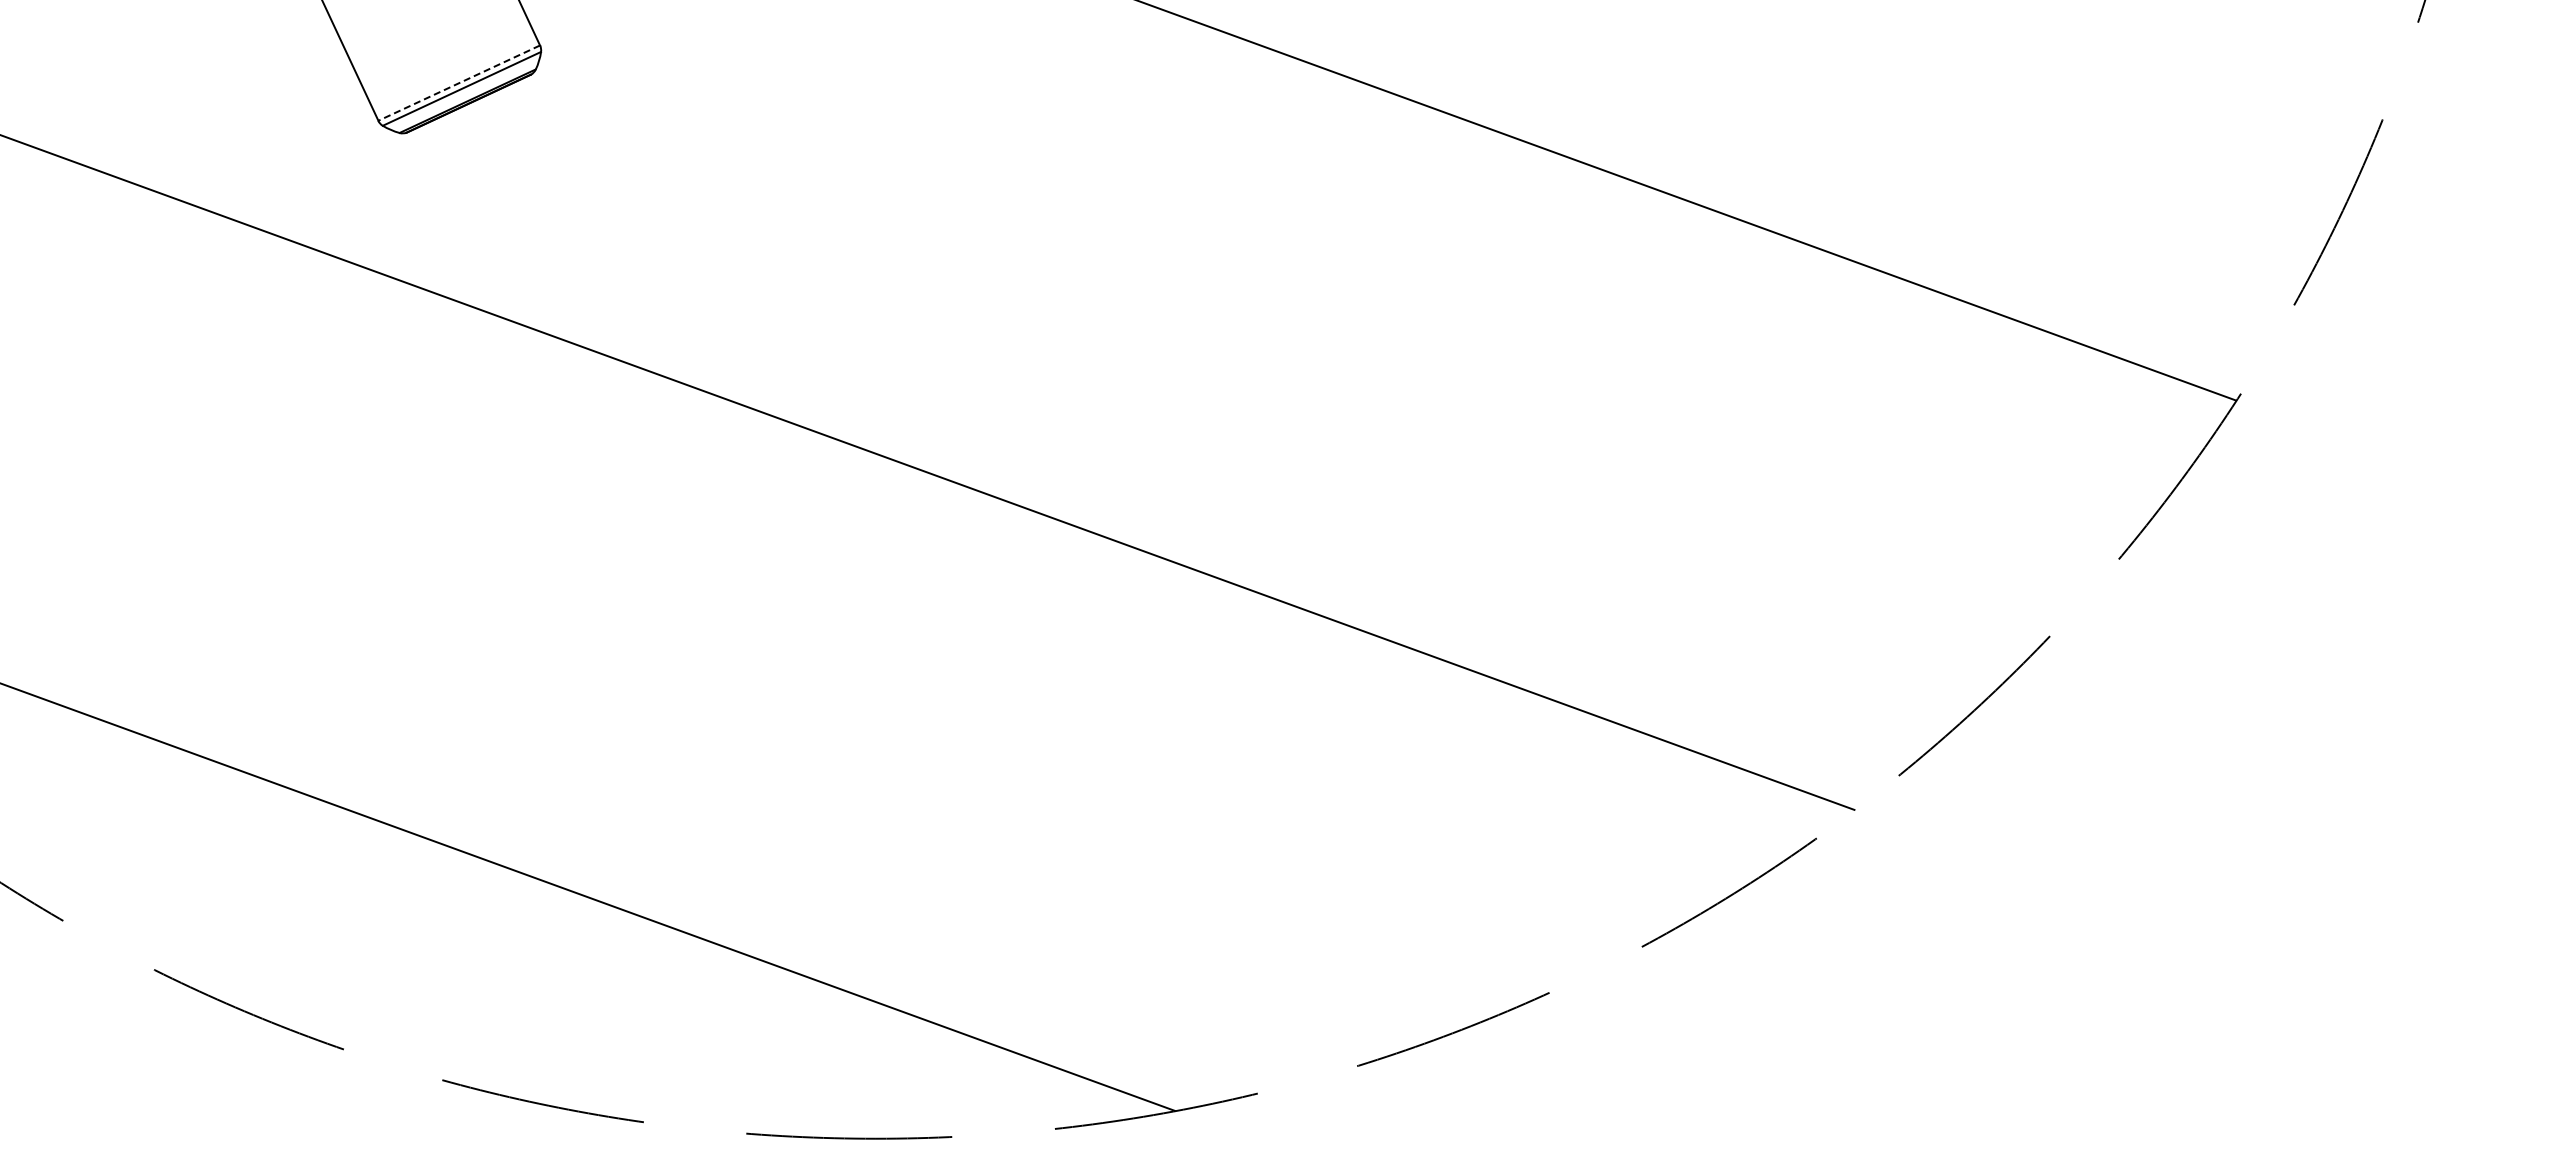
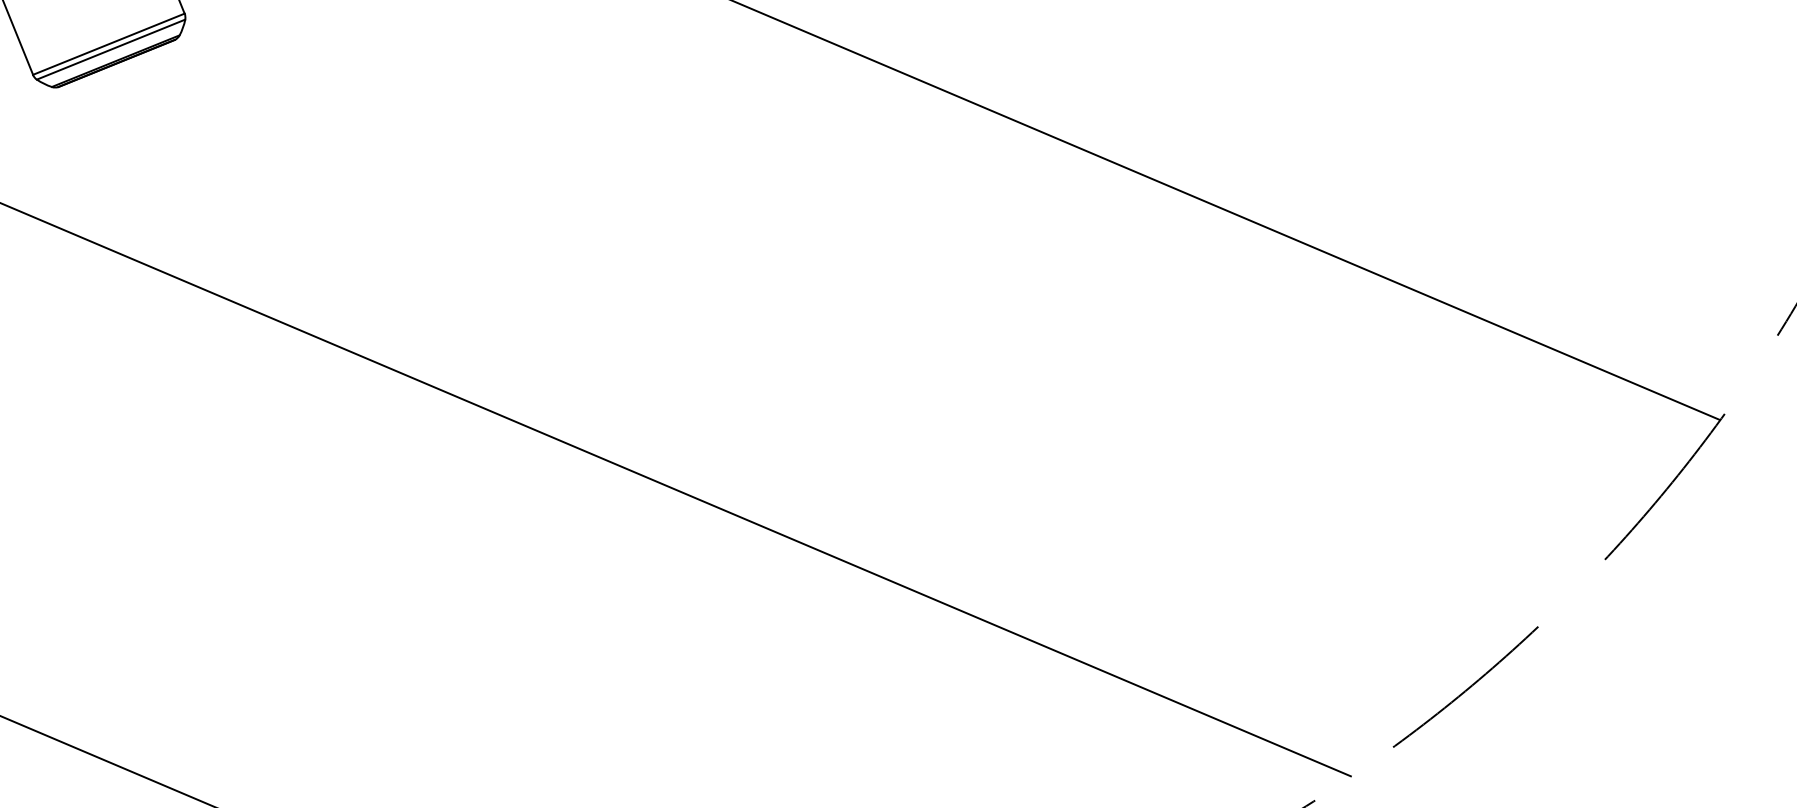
line: (458, 83) -> (108, 44), dashed -> solid

